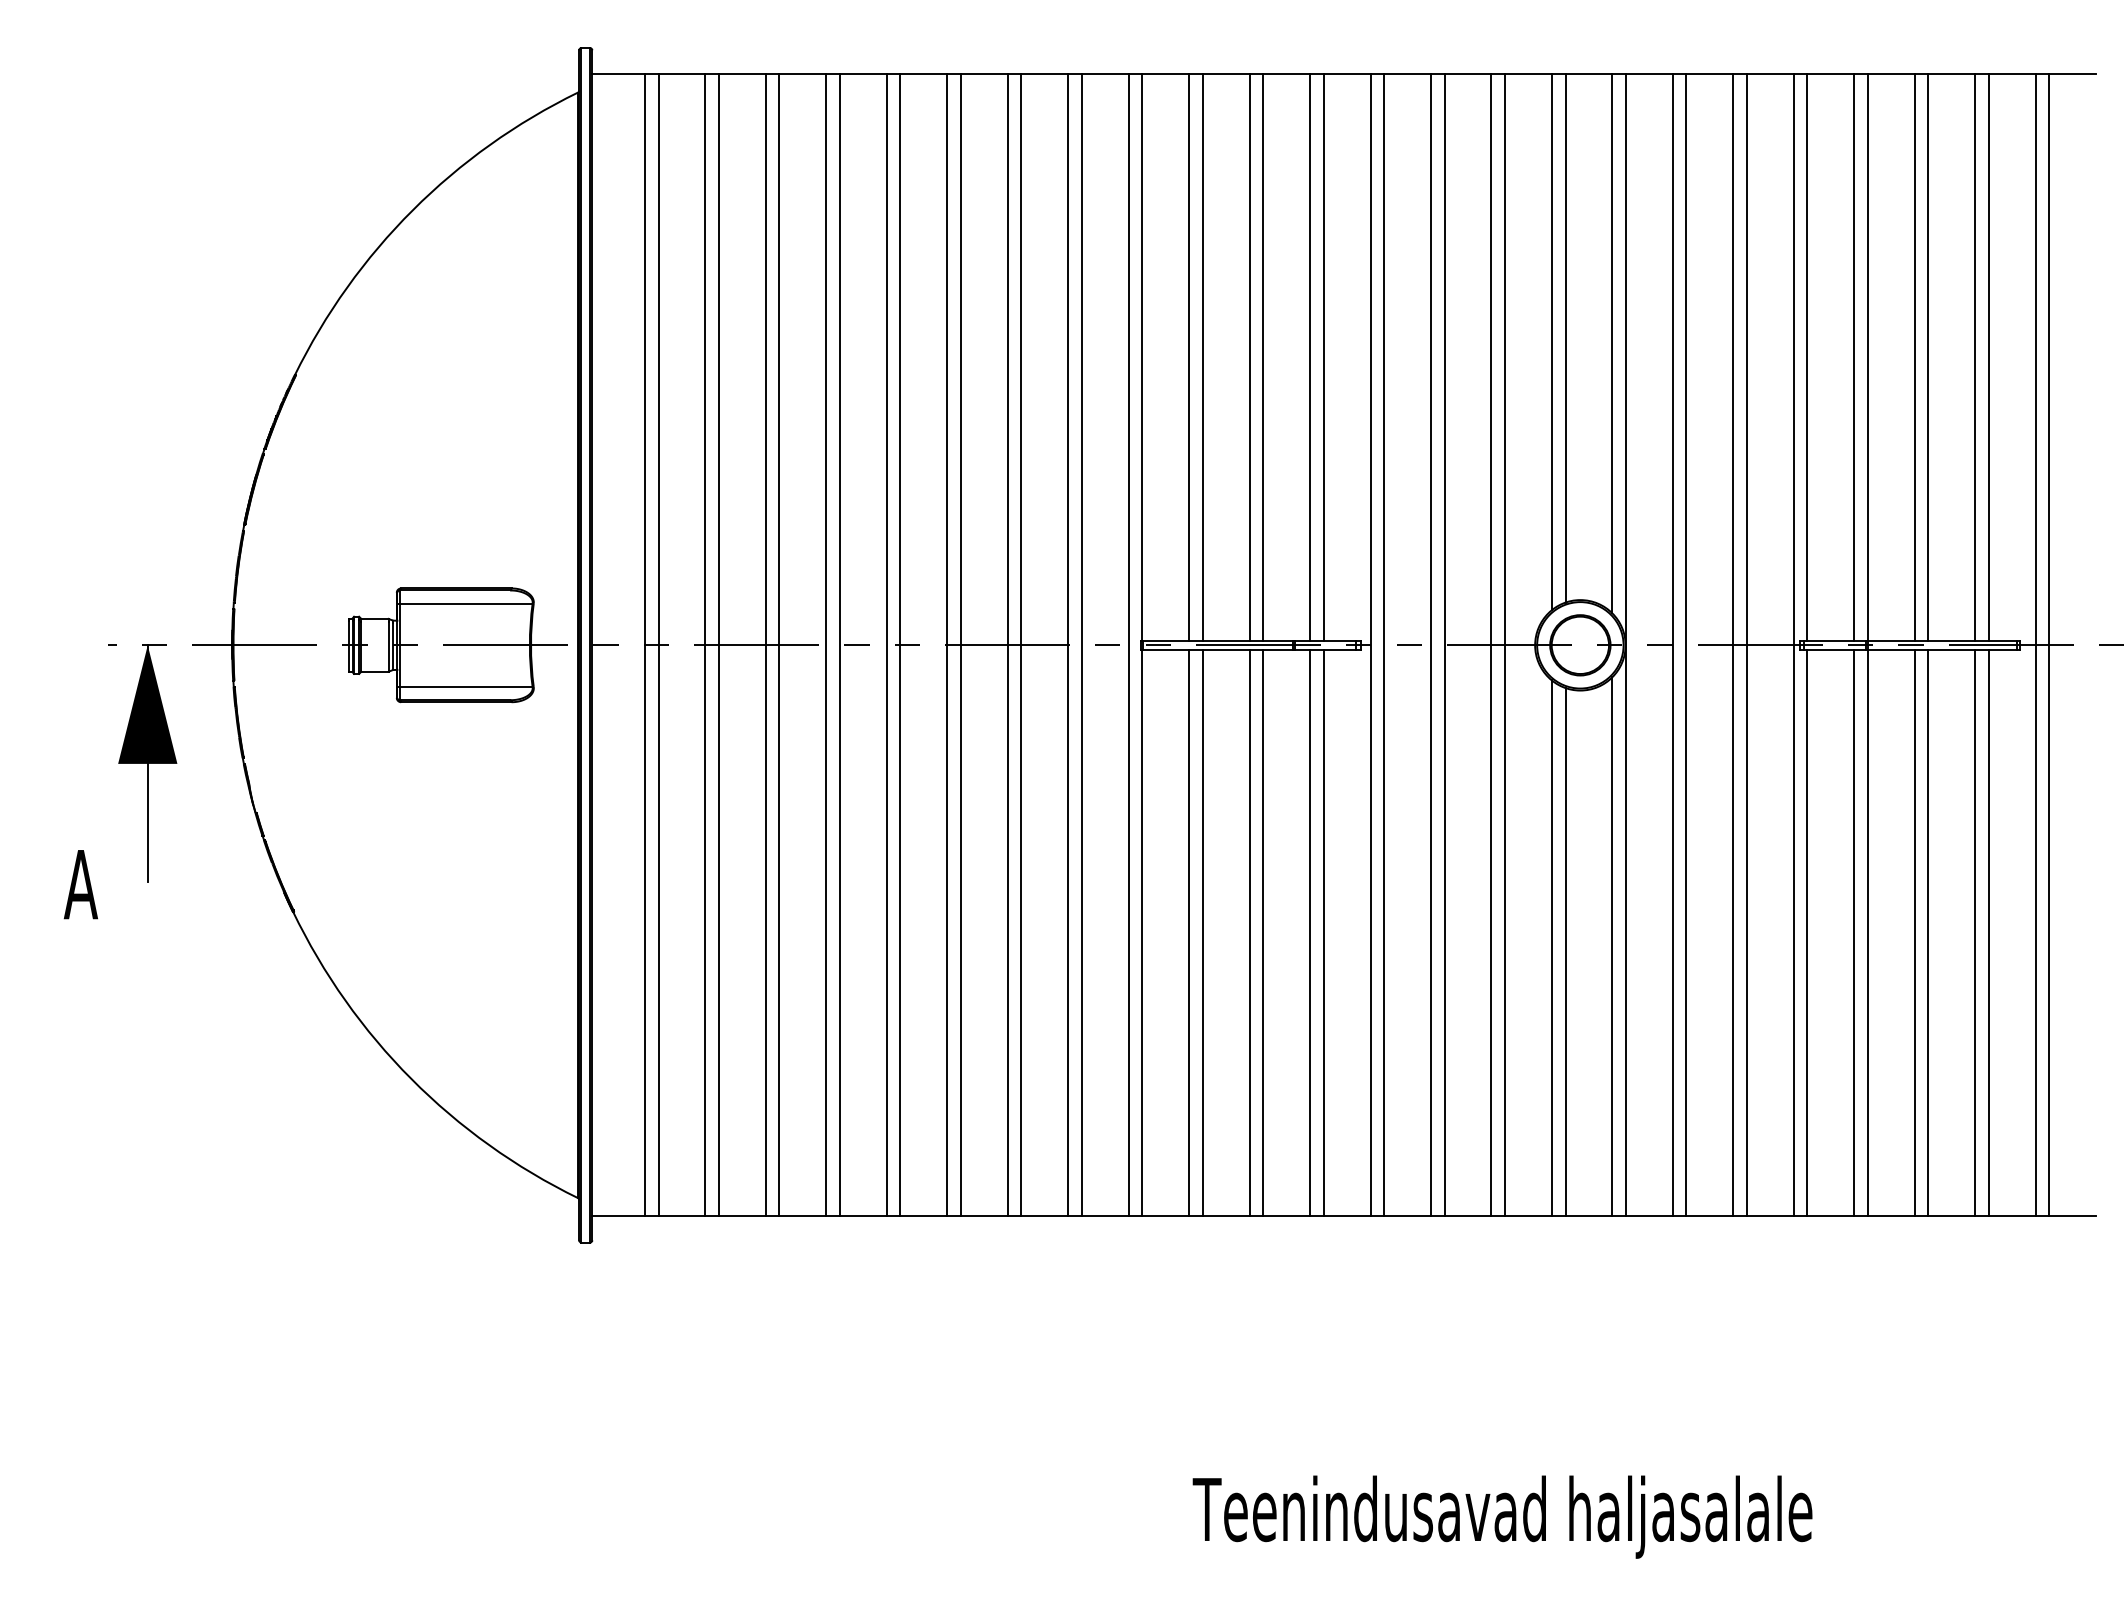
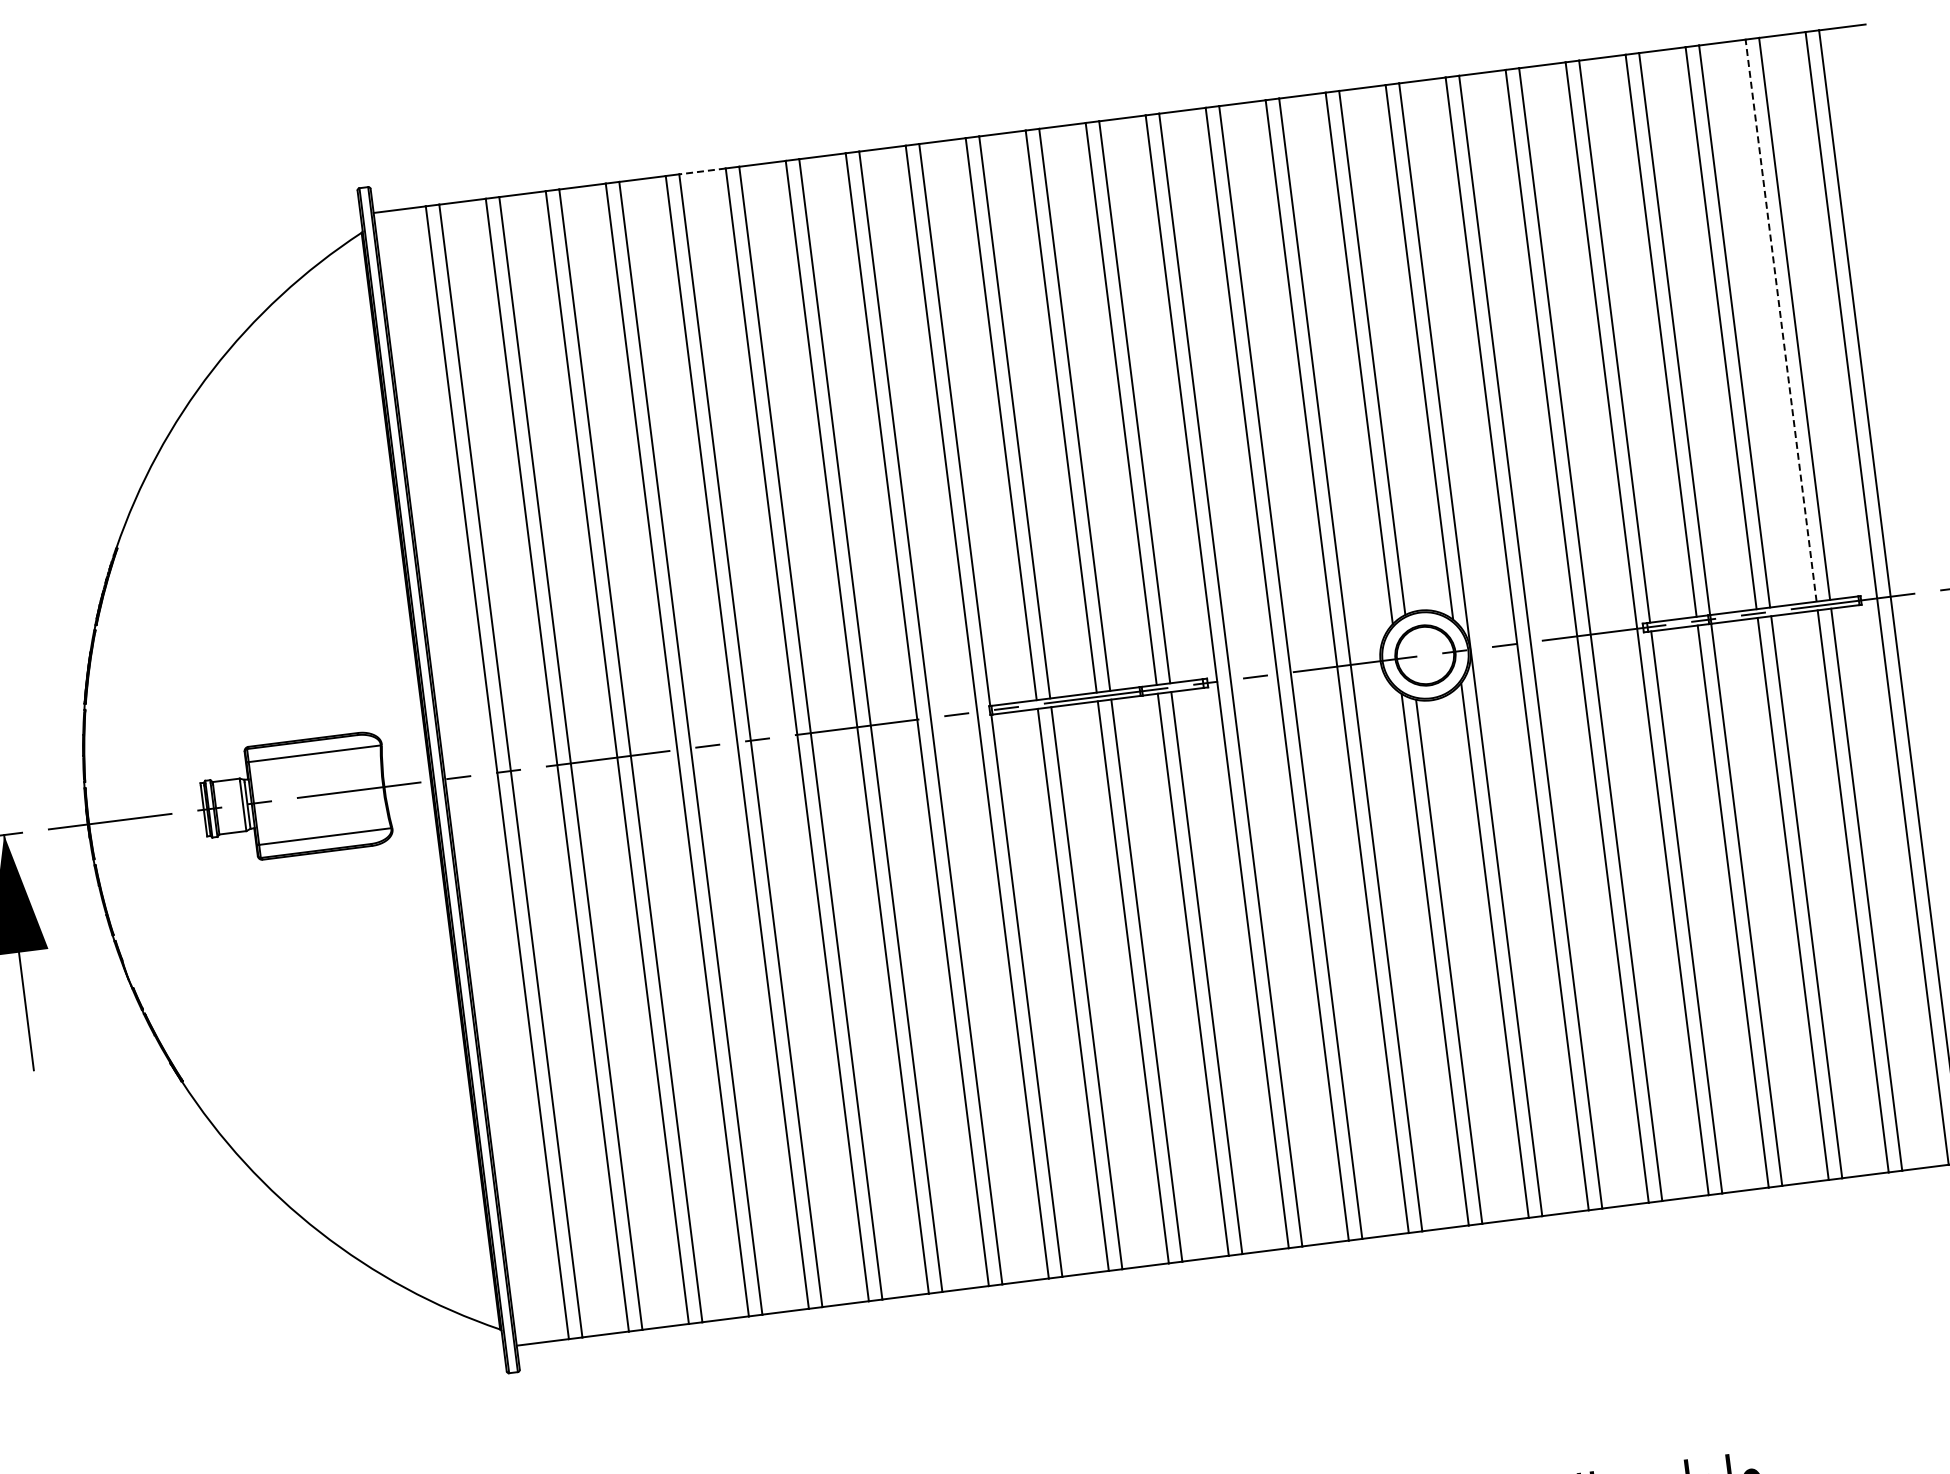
line: (923, 74) -> (702, 171), solid -> dashed
line: (1975, 357) -> (1781, 320), solid -> dashed

